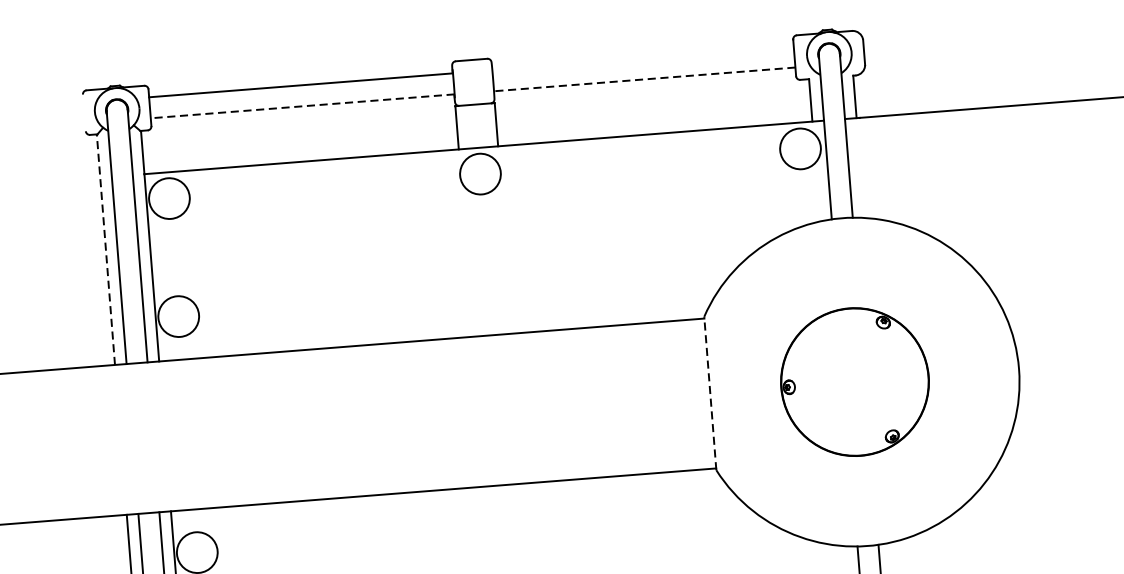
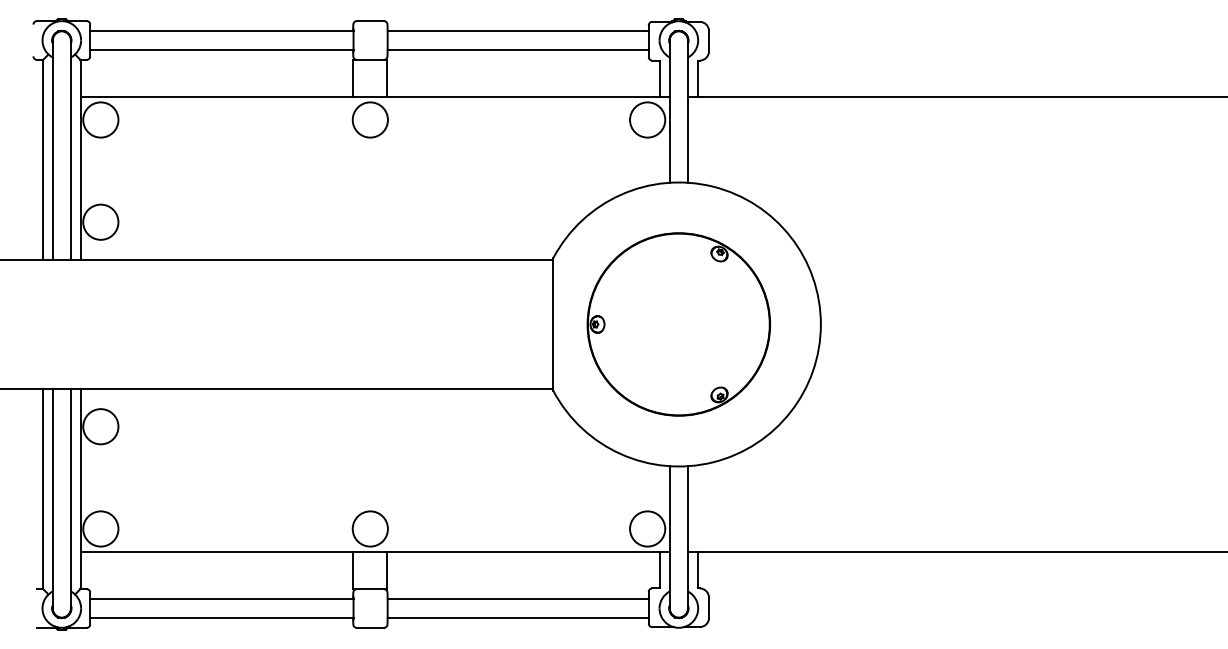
line: (642, 58) -> (517, 31), added
line: (645, 79) -> (518, 49), dashed -> solid
line: (302, 106) -> (221, 49), dashed -> solid
line: (105, 249) -> (42, 159), dashed -> solid
part: (854, 382) -> (678, 324), size x1.43
line: (710, 393) -> (553, 324), dashed -> solid

